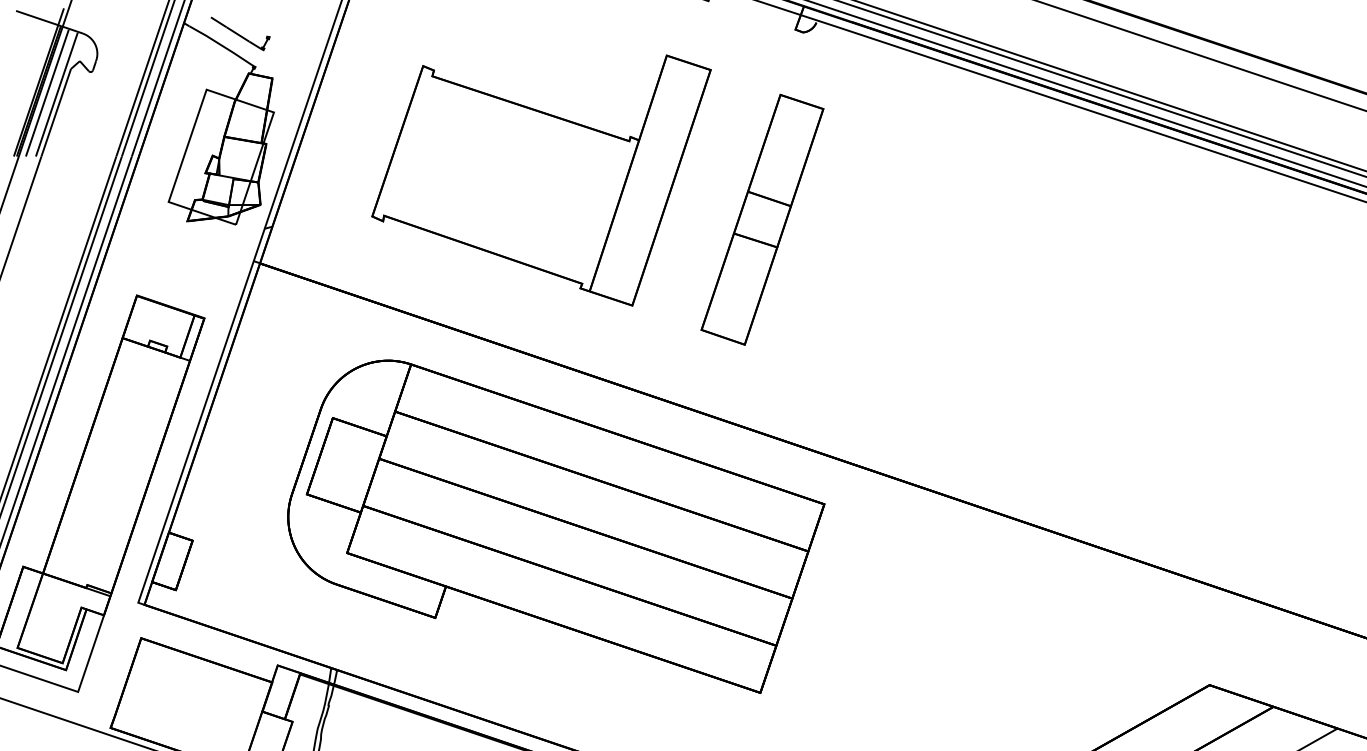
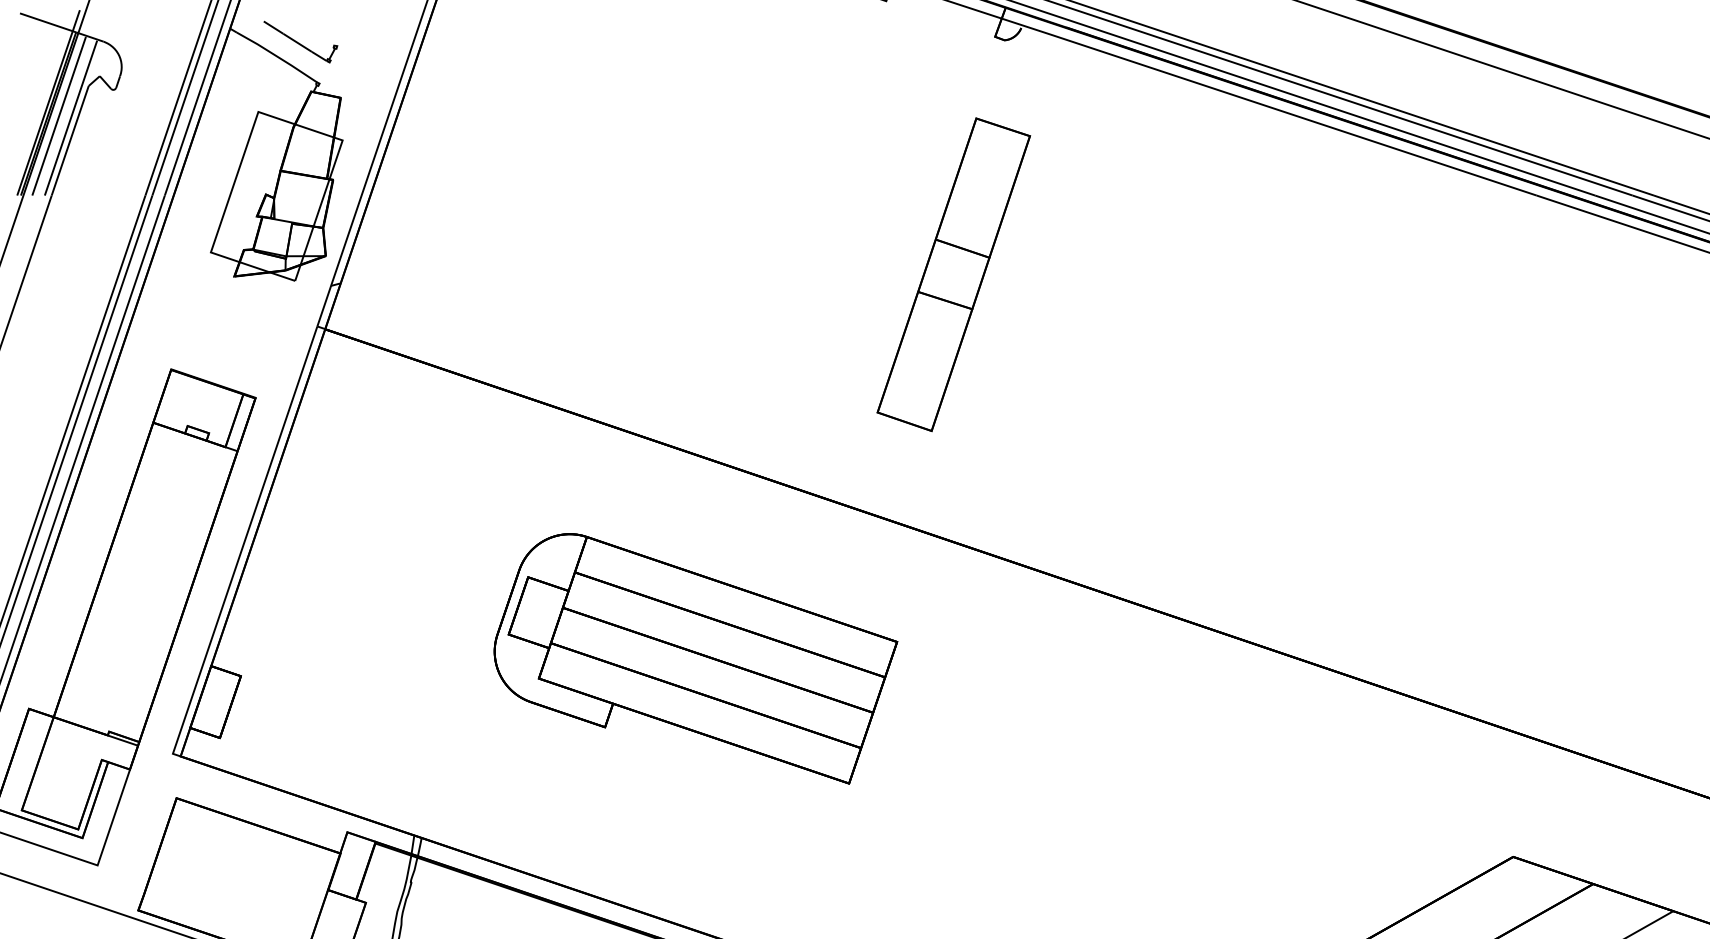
part: (541, 180) -> (677, 225), removed
part: (556, 526) -> (695, 658), size x0.6

